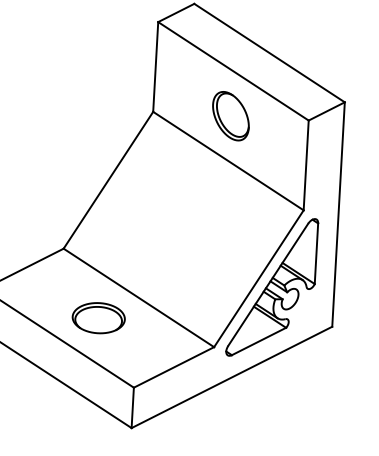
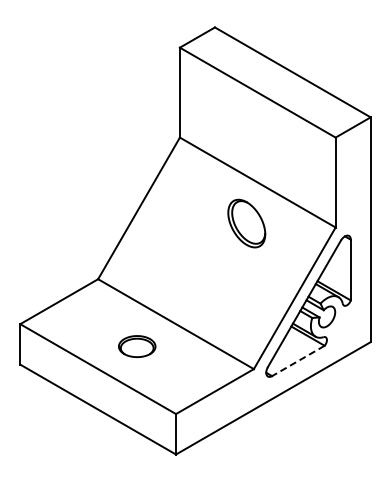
part: (230, 116) -> (246, 223), moved
part: (99, 318) -> (137, 346), size x0.7
line: (258, 341) -> (297, 361), solid -> dashed

